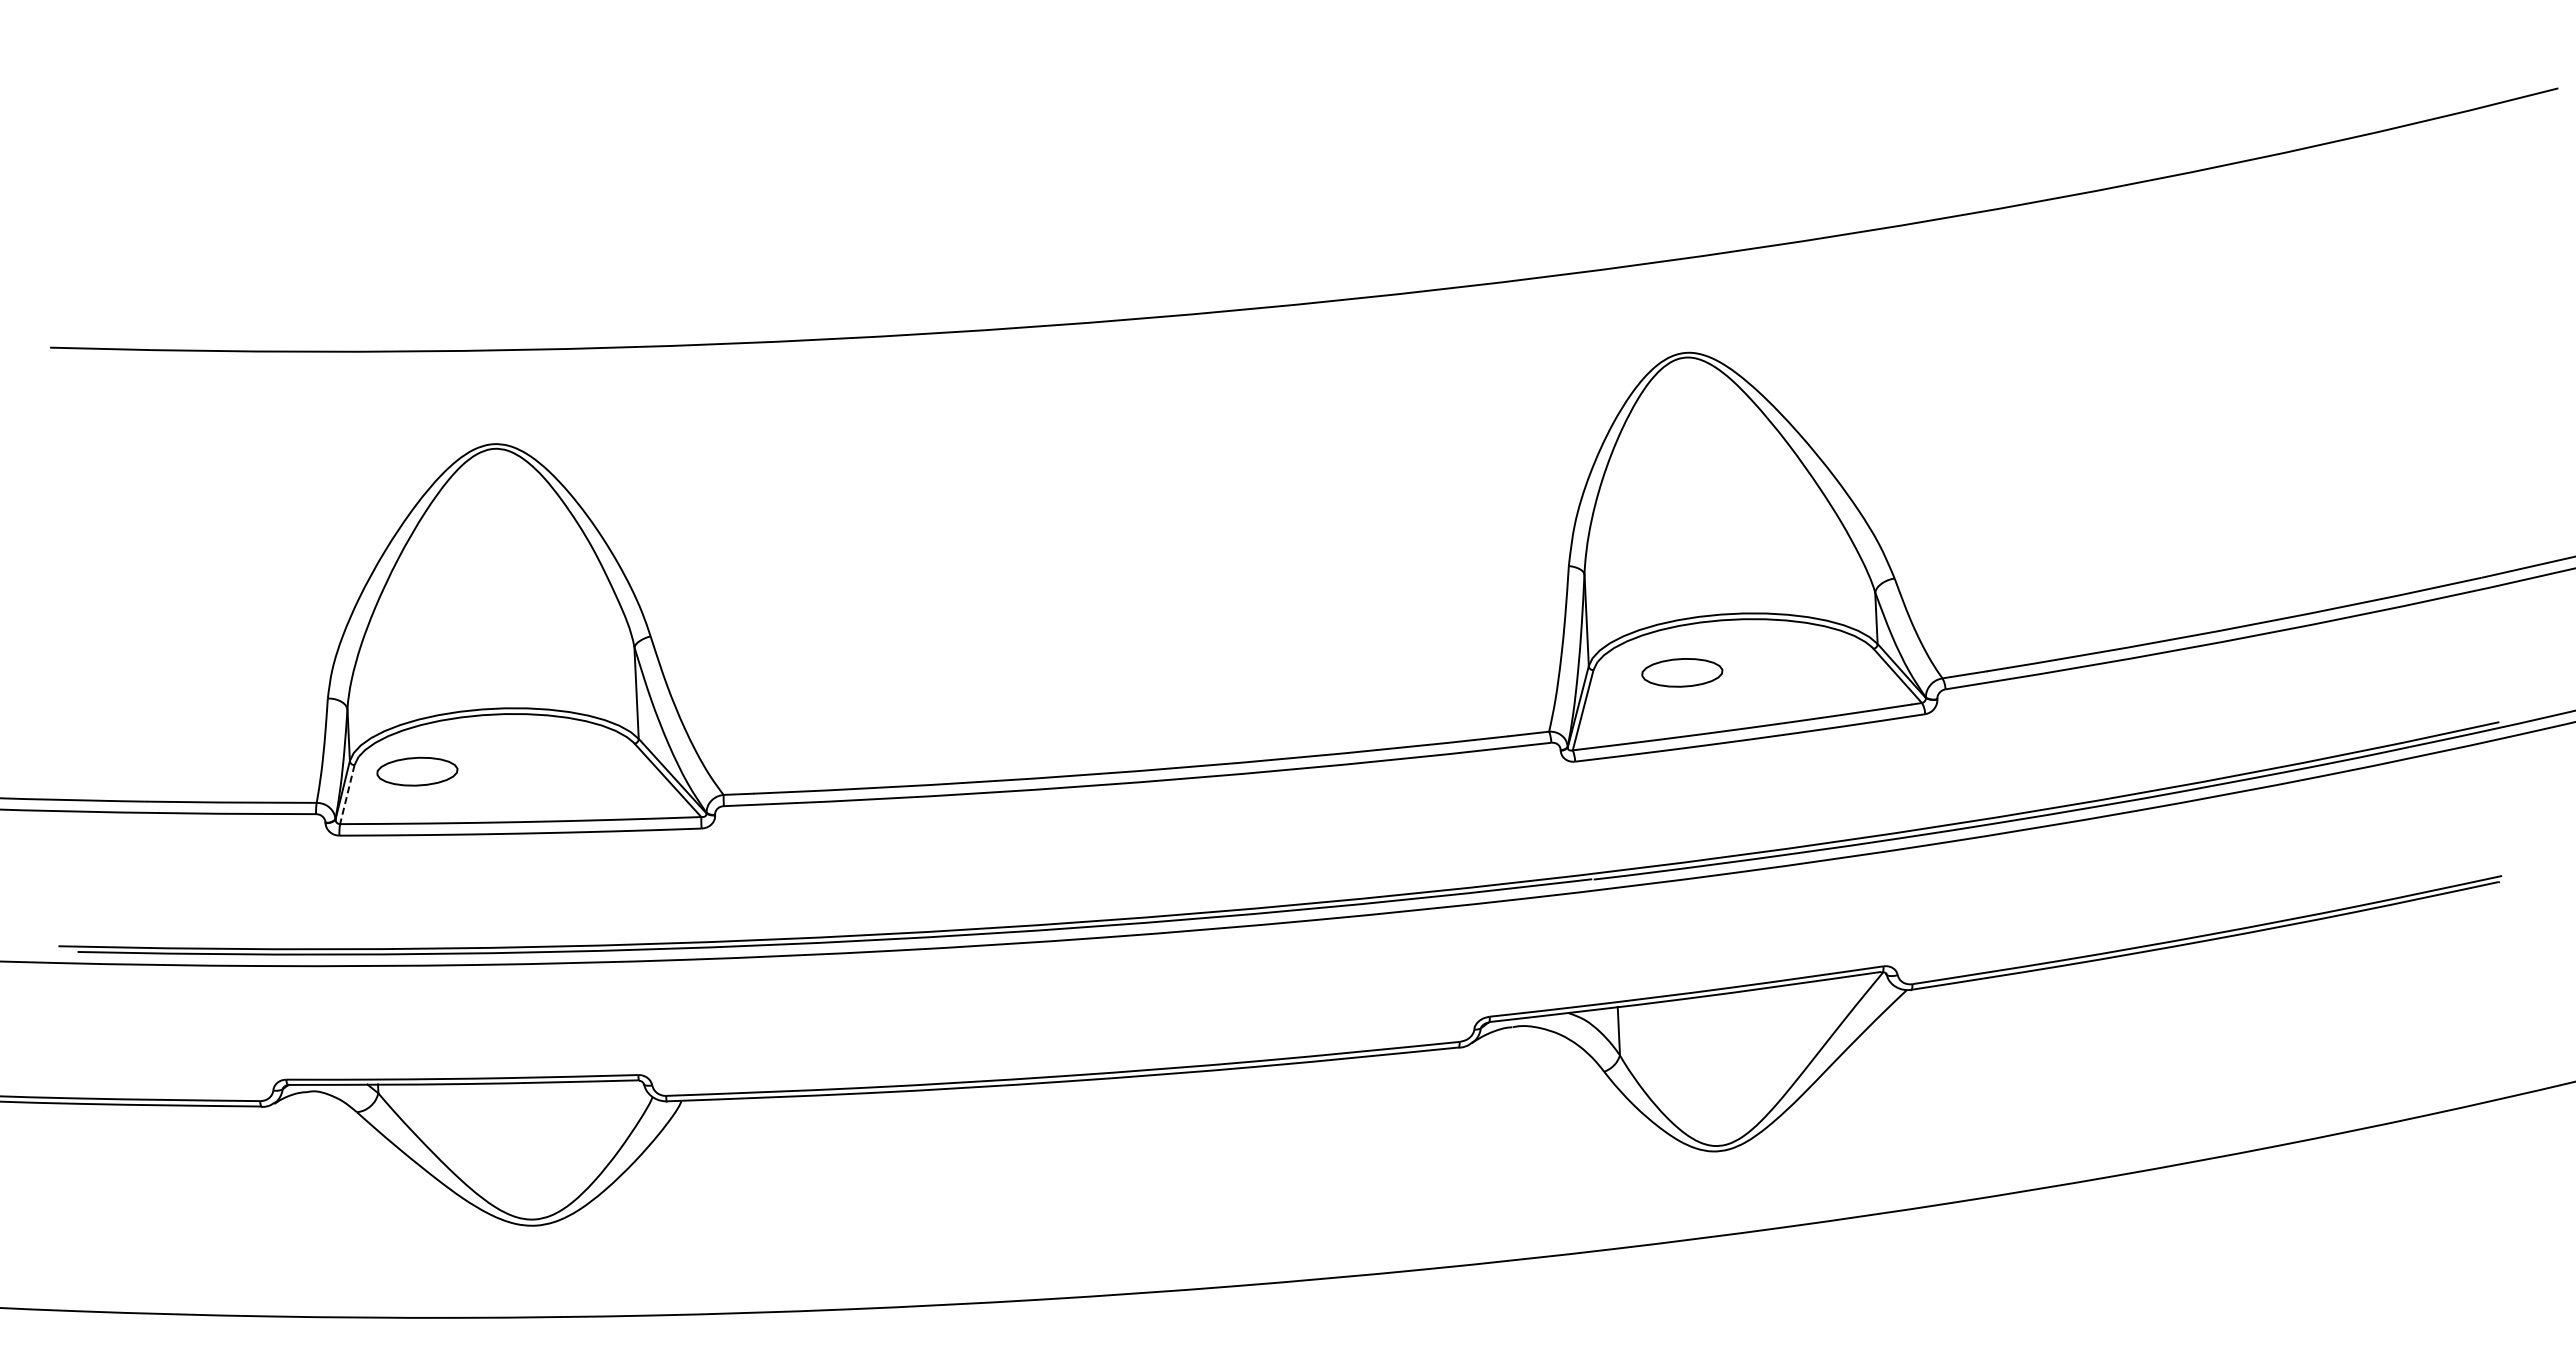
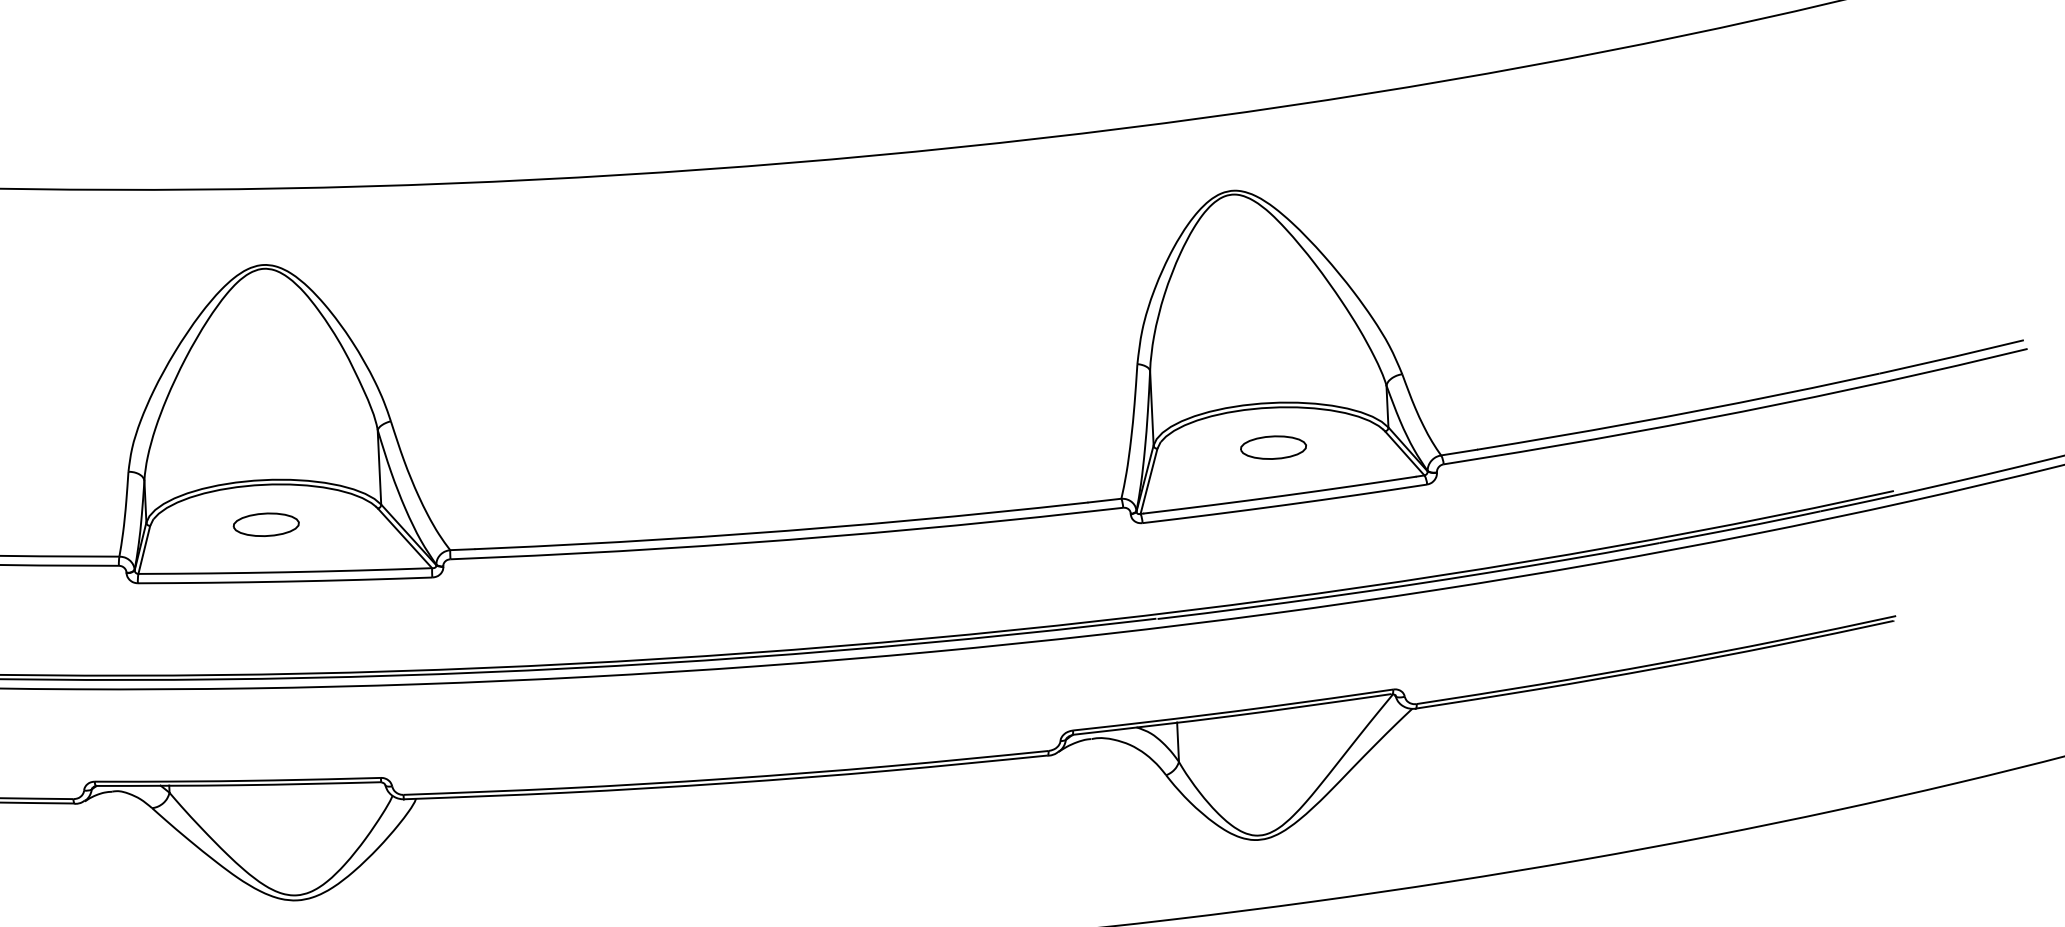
part: (1682, 672) -> (1273, 447), moved
part: (417, 771) -> (266, 524), moved
line: (347, 795) -> (144, 550), dashed -> solid

